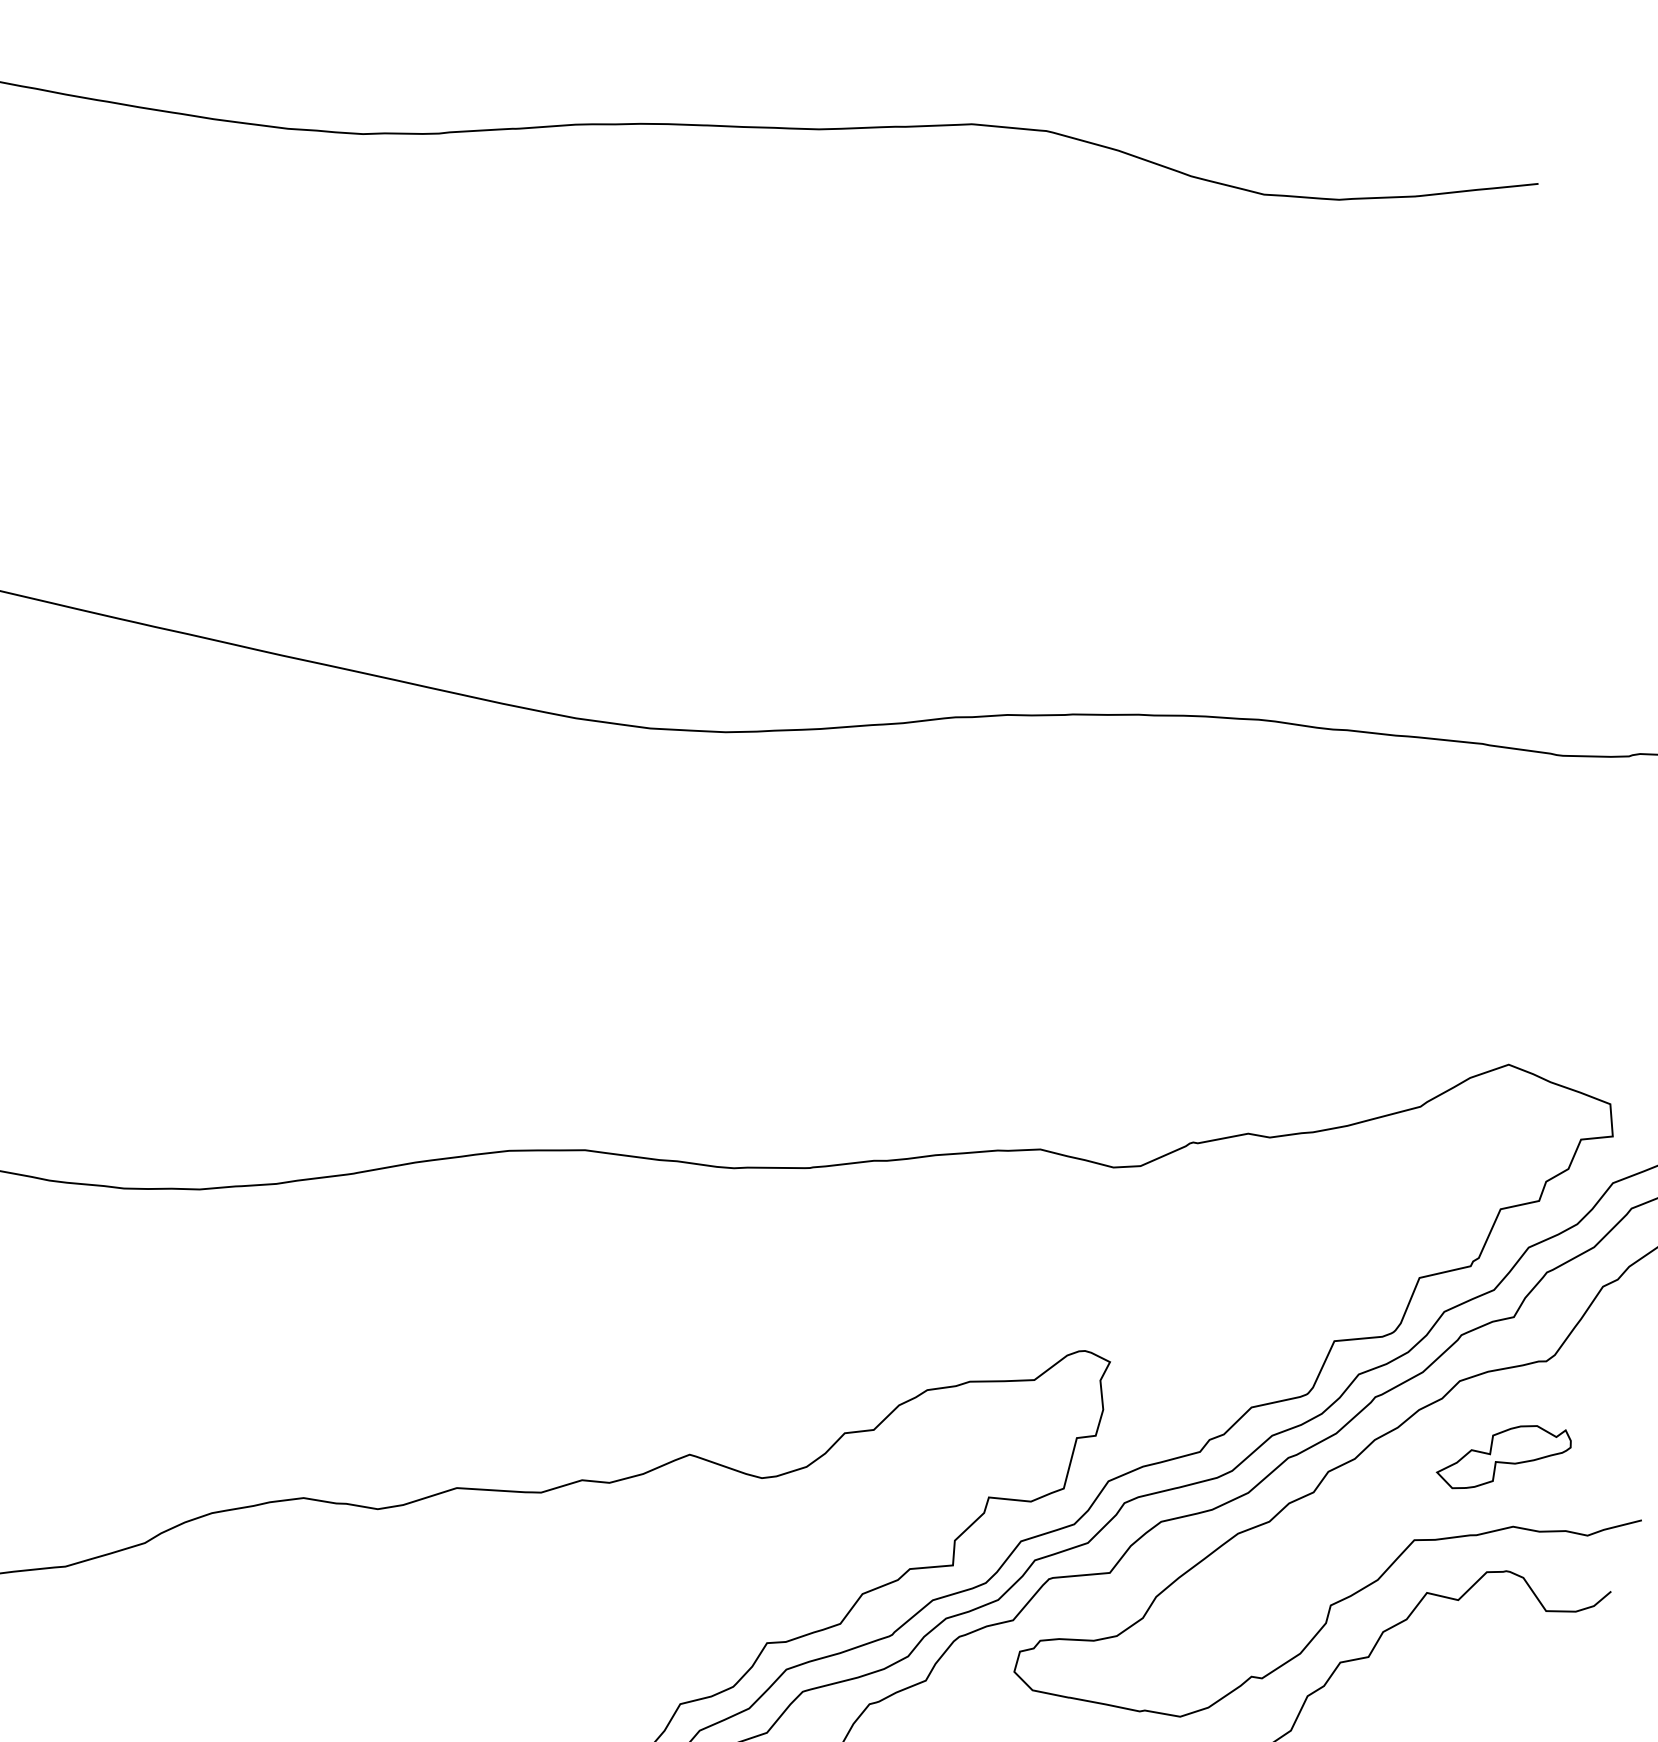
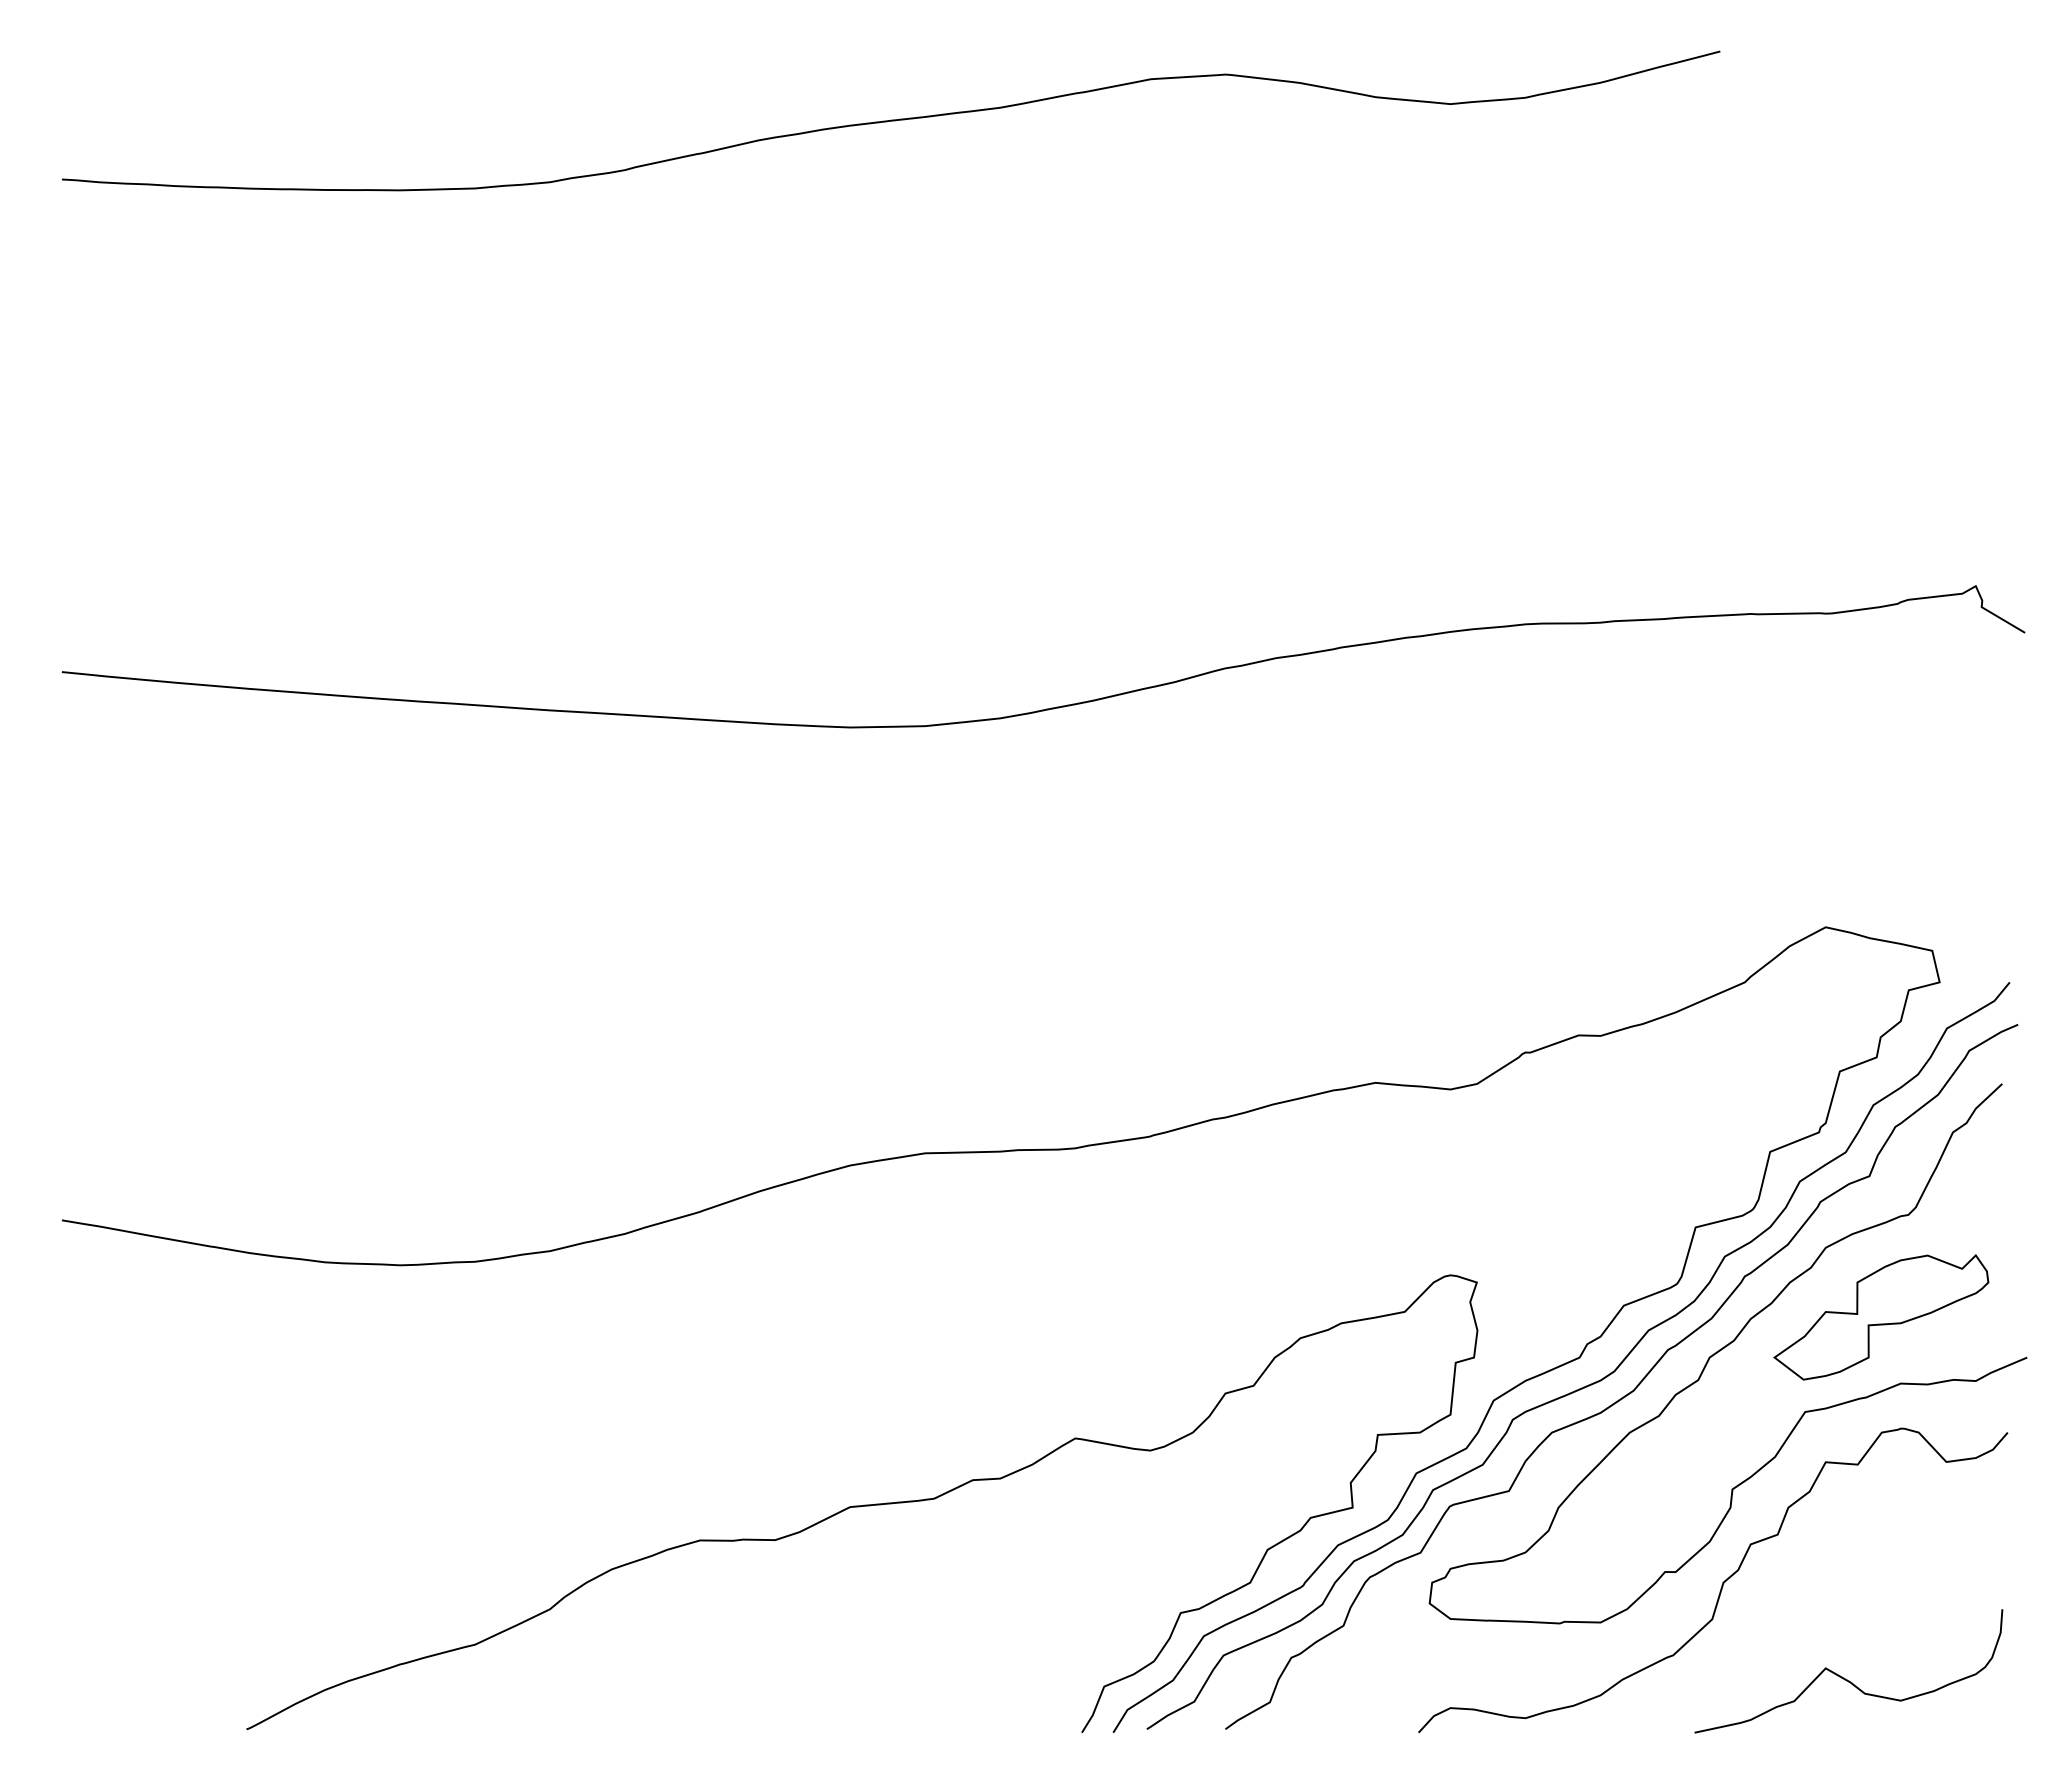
part: (1504, 1458) -> (1881, 1317), size x1.67

